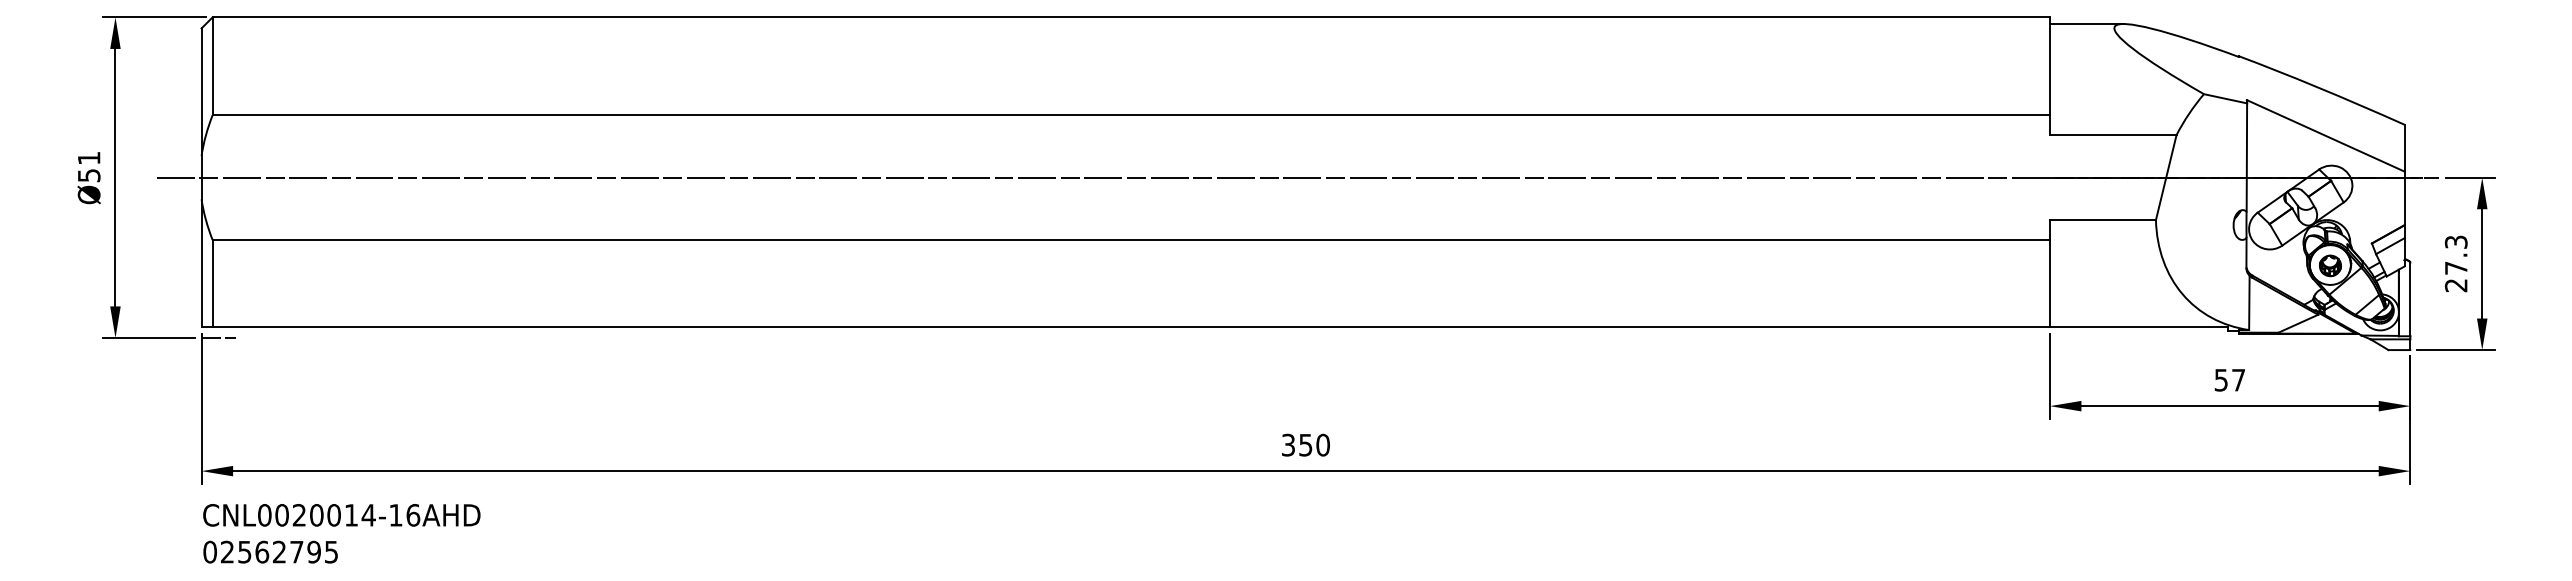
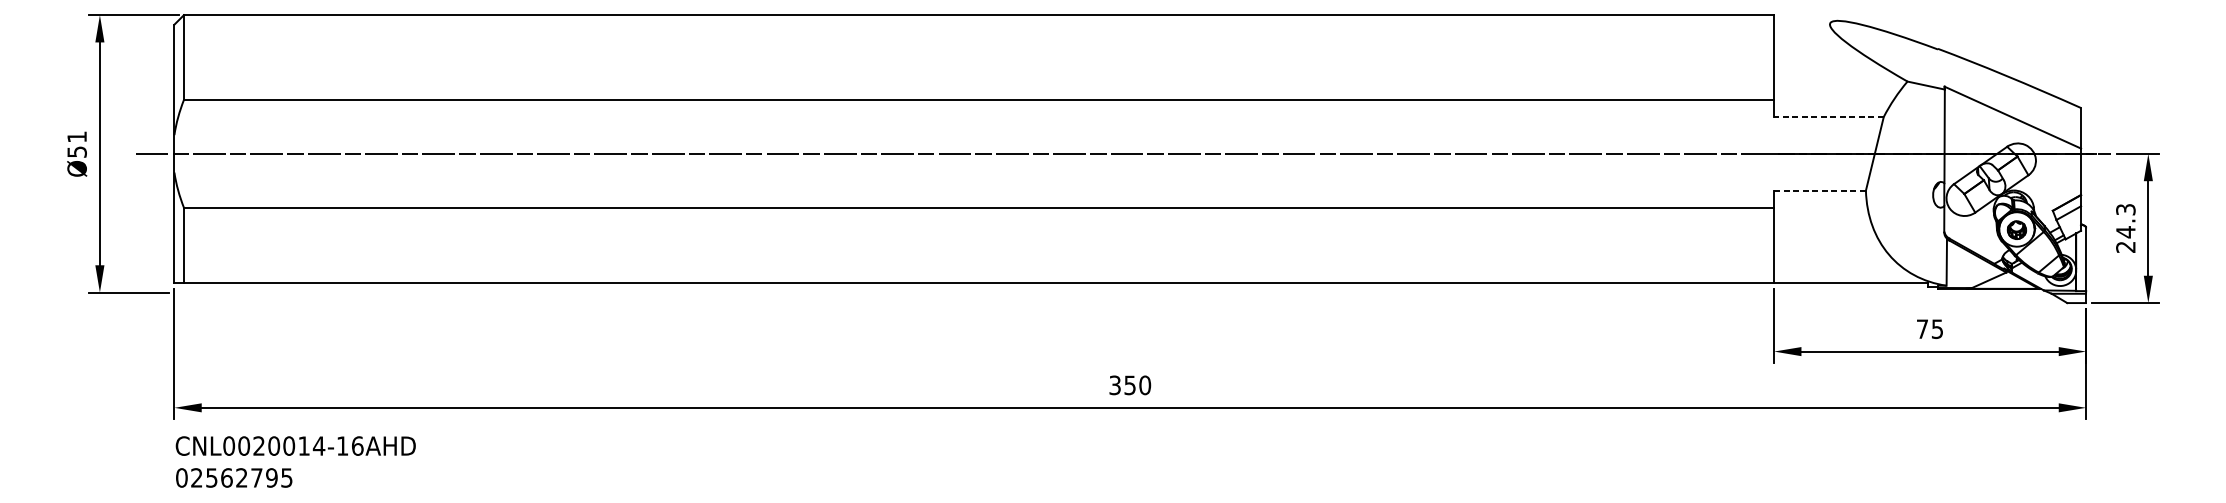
line: (2086, 24) -> (1805, 21), removed
line: (2112, 135) -> (1828, 117), solid -> dashed
line: (2103, 220) -> (1820, 190), solid -> dashed
text: (2456, 268) -> (2126, 232), 27.3 -> 24.3
line: (218, 337) -> (189, 292), removed
text: (2229, 380) -> (1929, 329), 57 -> 75

